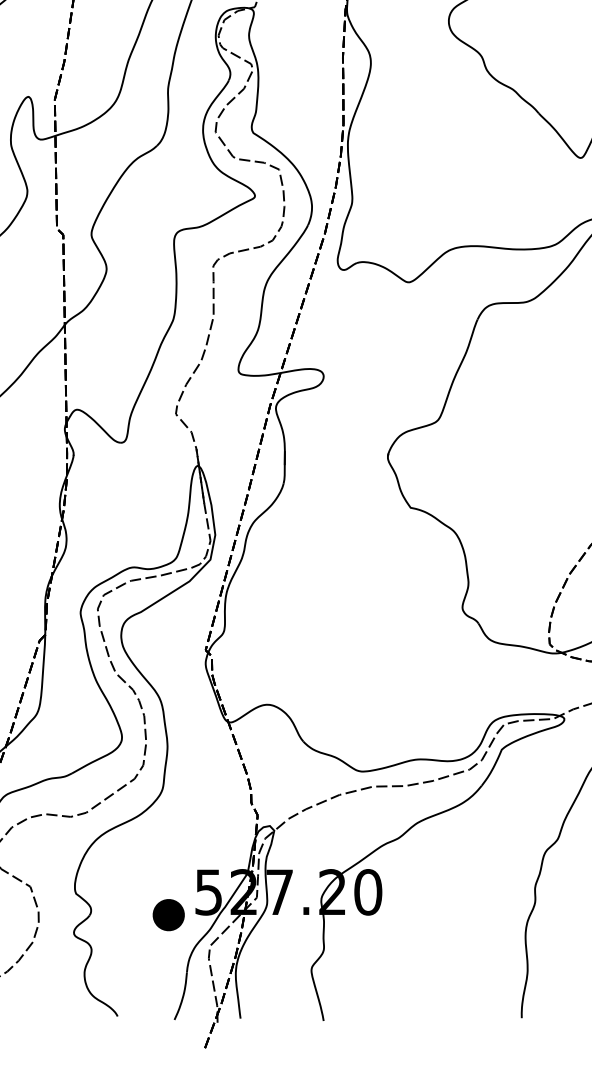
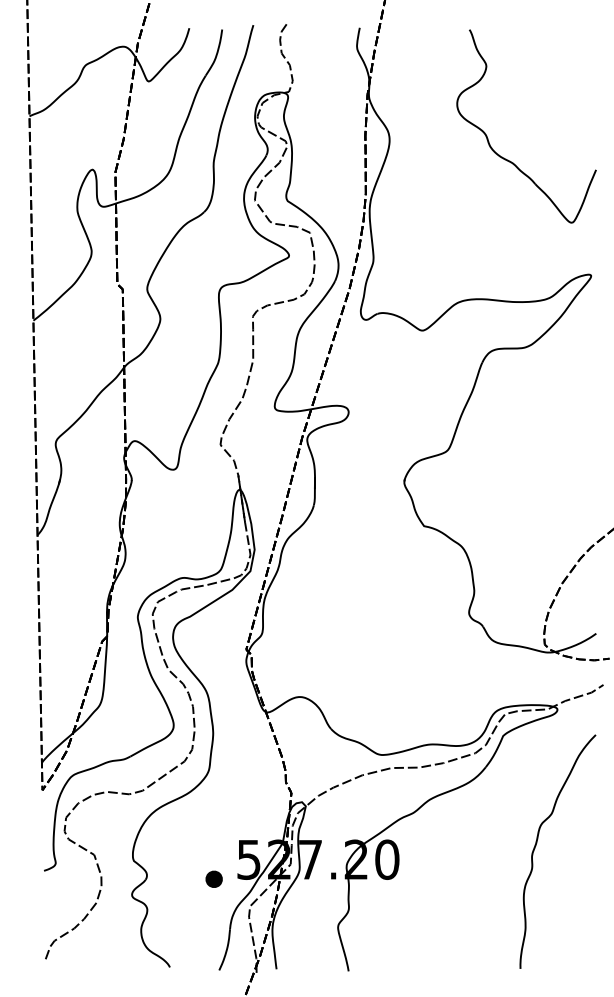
part: (167, 913) -> (213, 878), size x0.62

